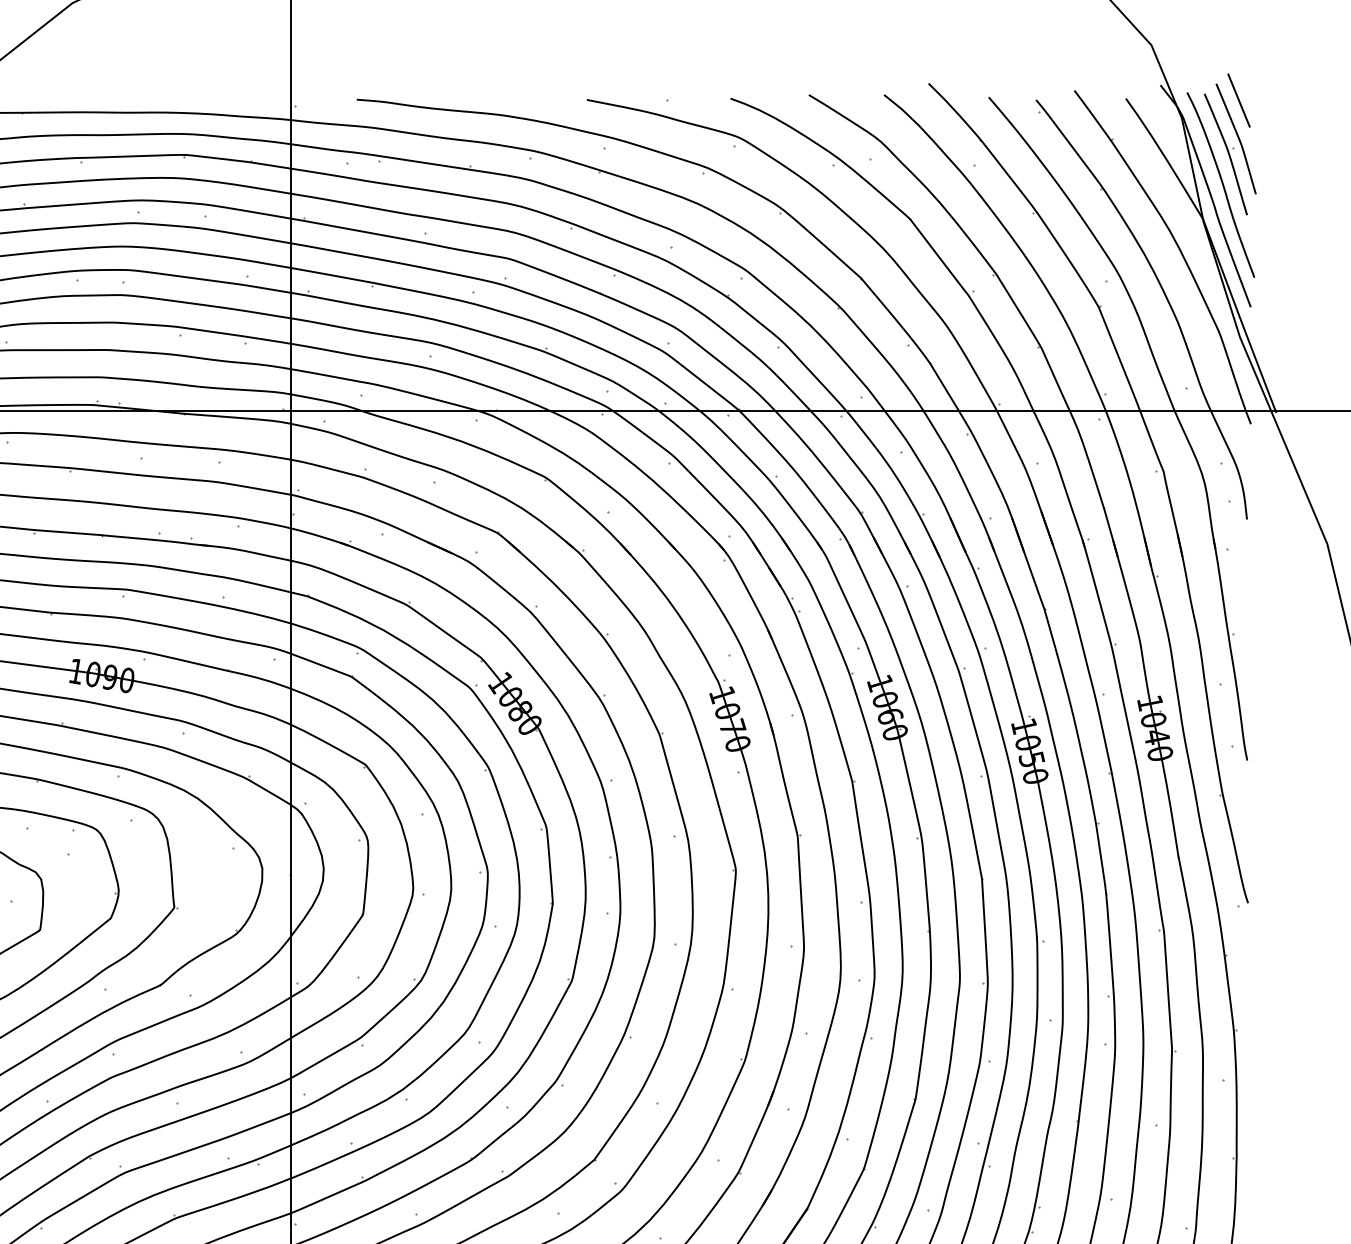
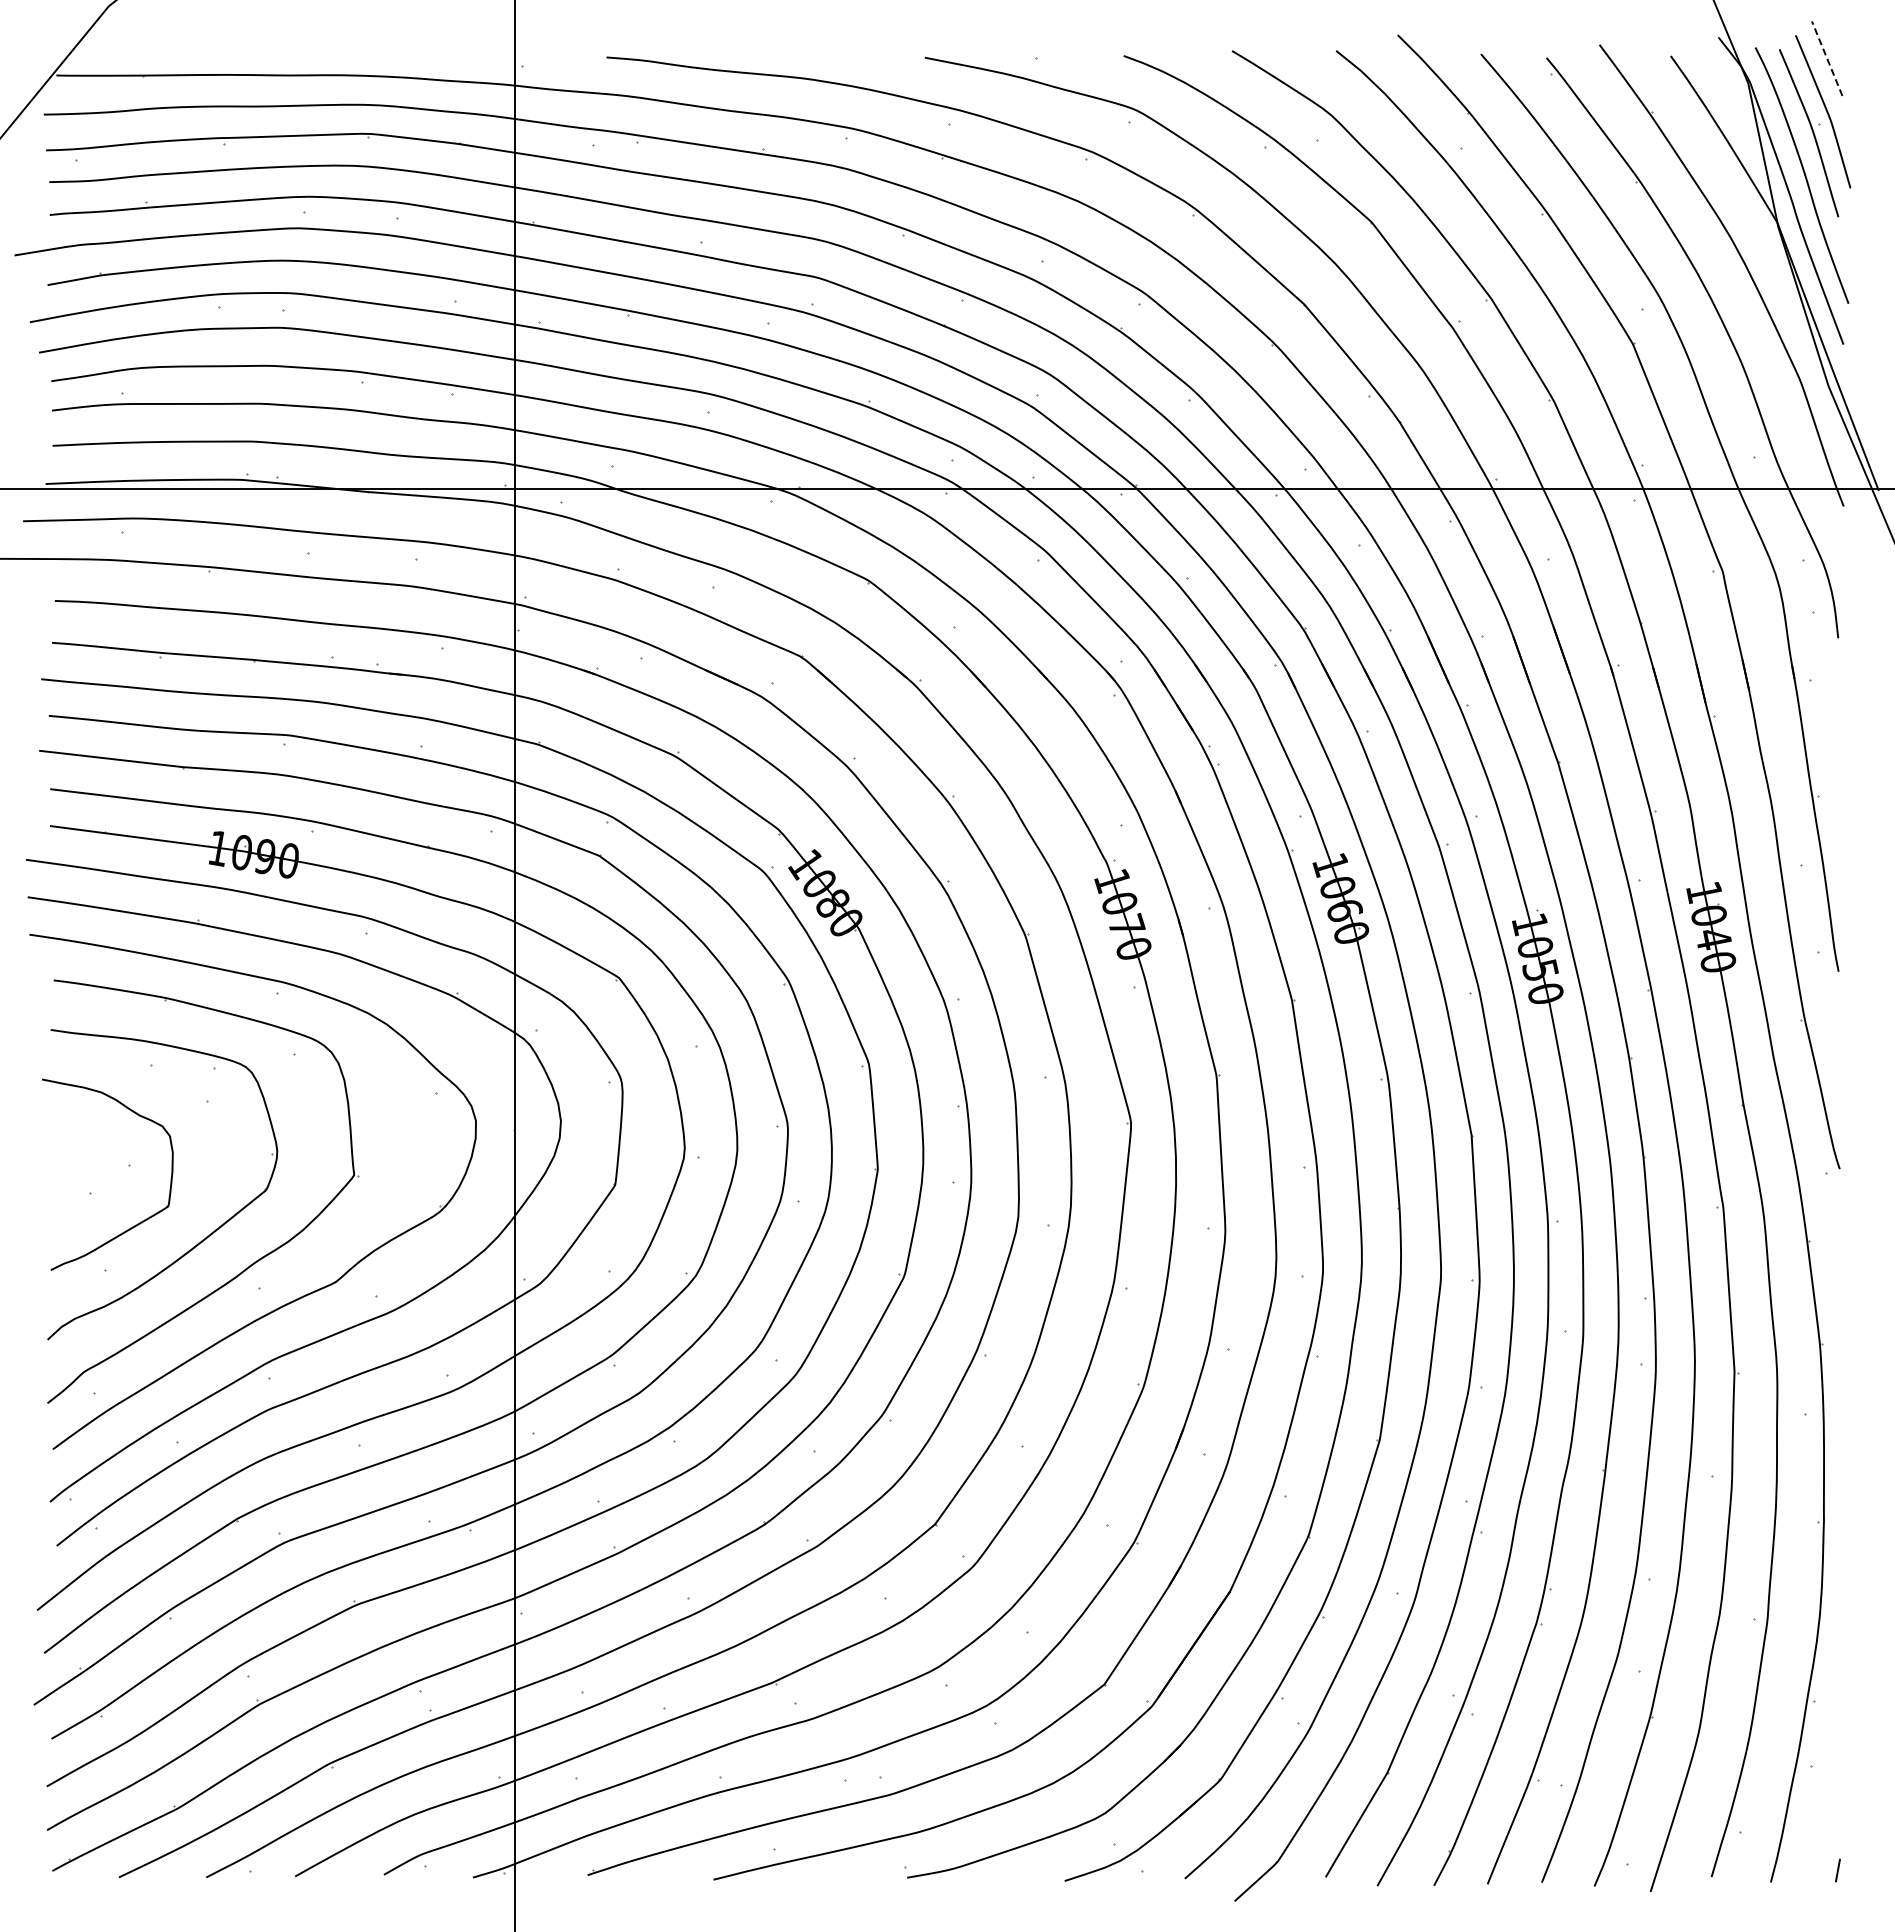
line: (1239, 100) -> (1827, 58), solid -> dashed

